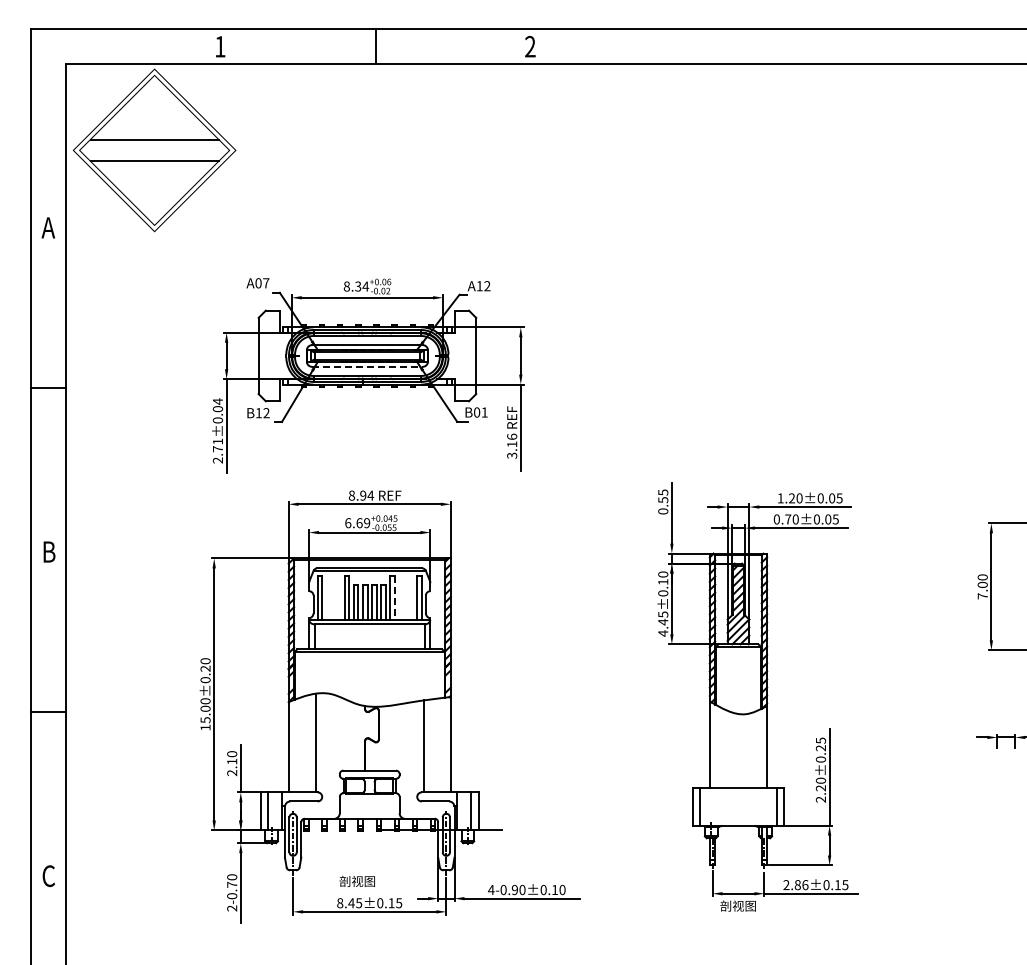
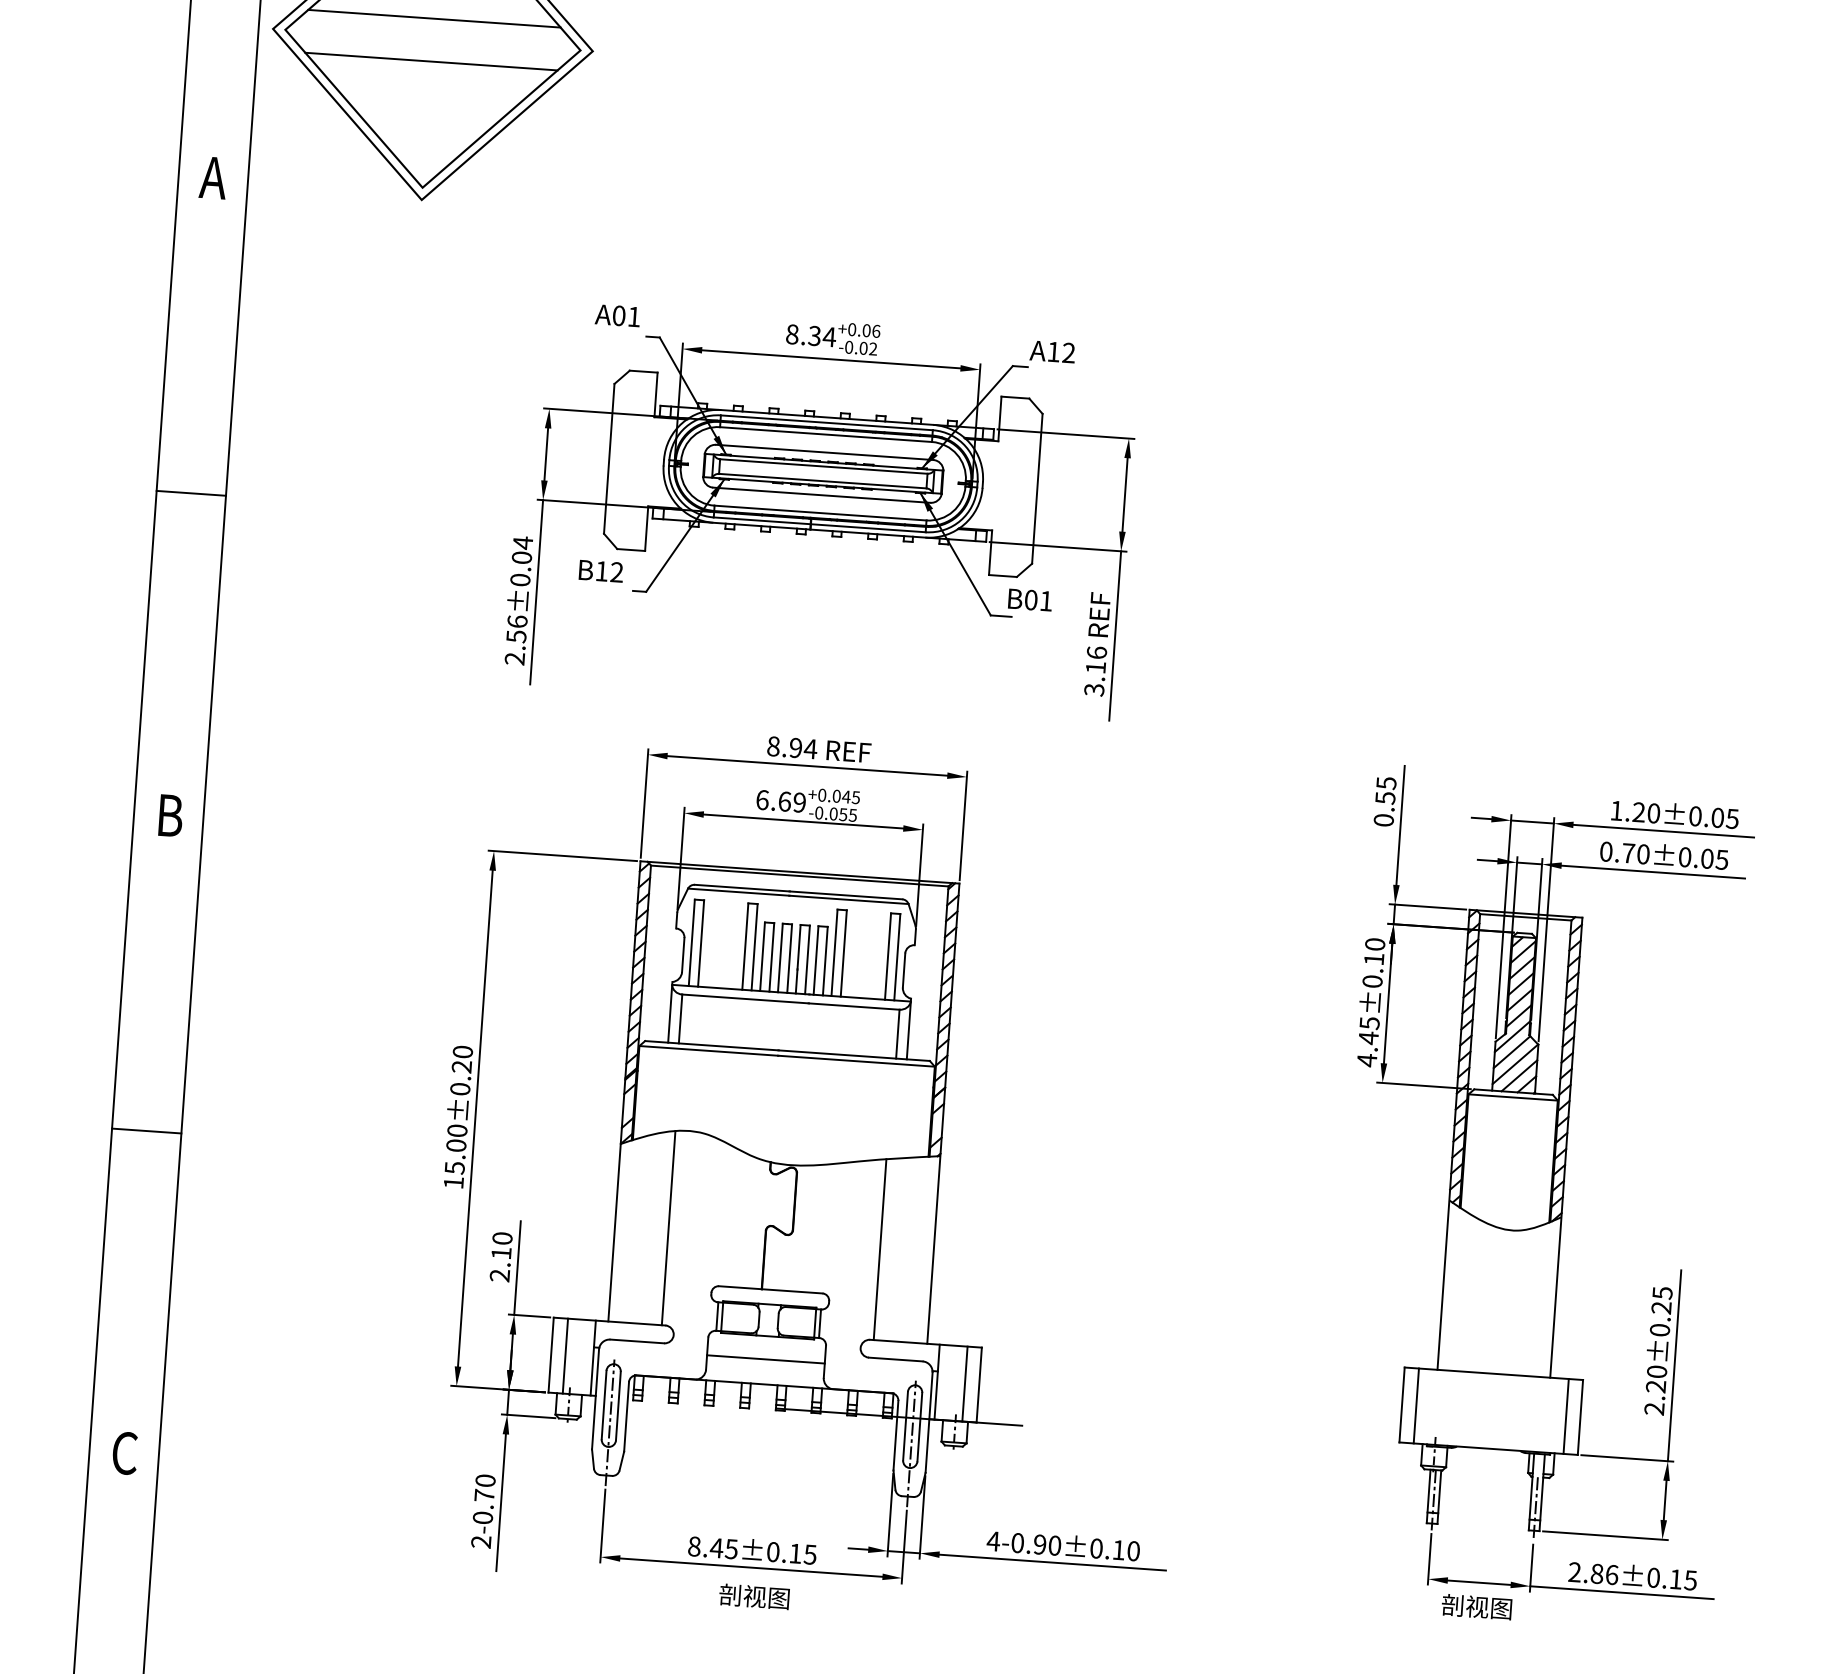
text: (266, 283) -> (634, 317), A07 -> A01
line: (367, 366) -> (821, 494), dashed -> solid
text: (217, 445) -> (516, 629), 2.71±0.04 -> 2.56±0.04
line: (394, 597) -> (843, 952), dashed -> solid
line: (369, 806) -> (765, 1360), added
text: (356, 881) -> (752, 1596), moved

